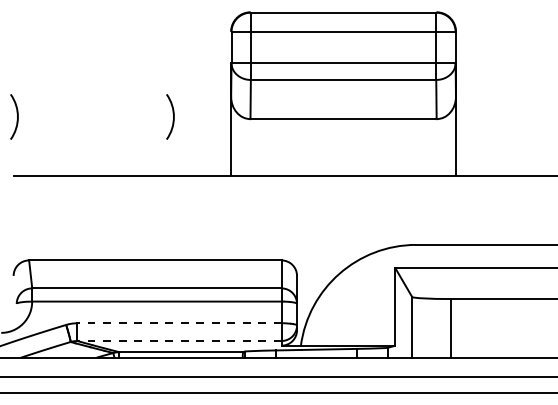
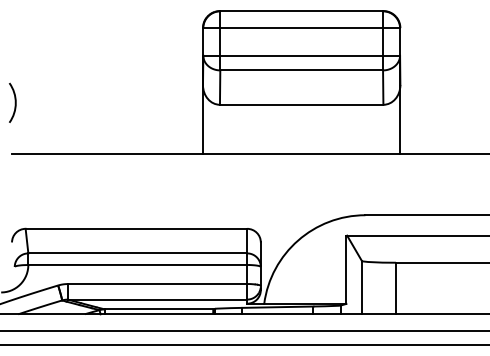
arc: (173, 116) -> (152, 102), removed
line: (178, 323) -> (156, 284), dashed -> solid
line: (178, 341) -> (156, 300), dashed -> solid

